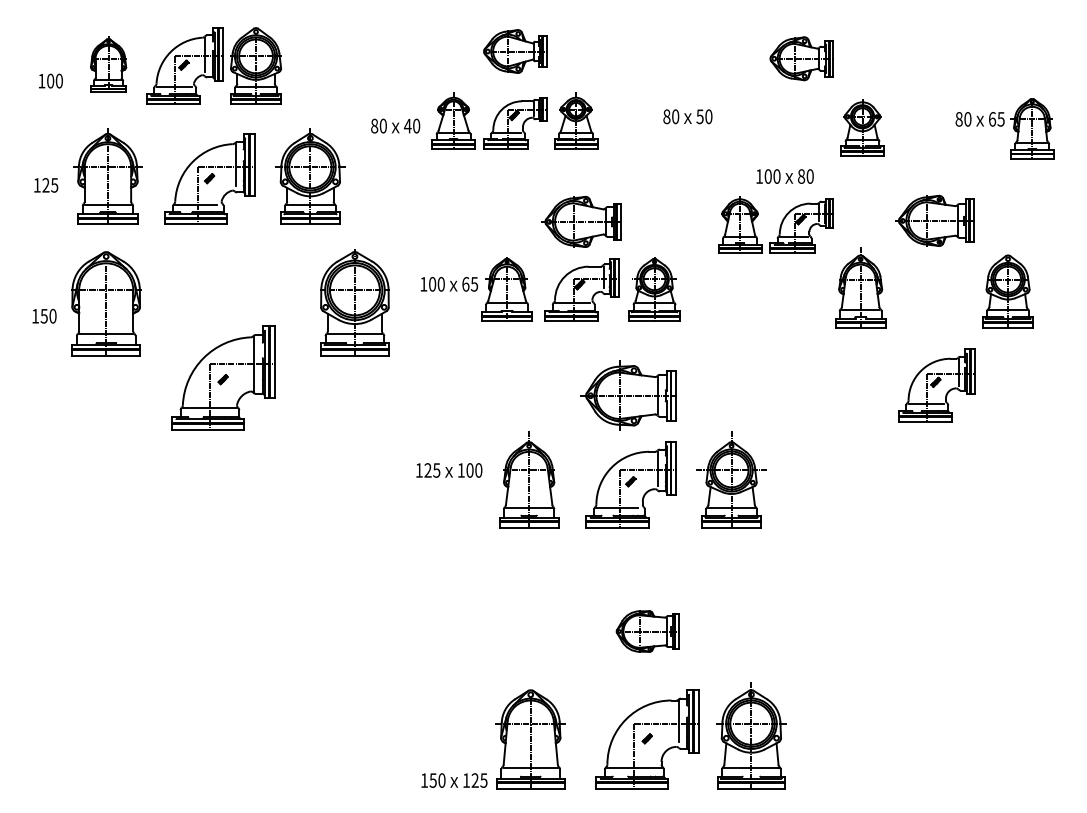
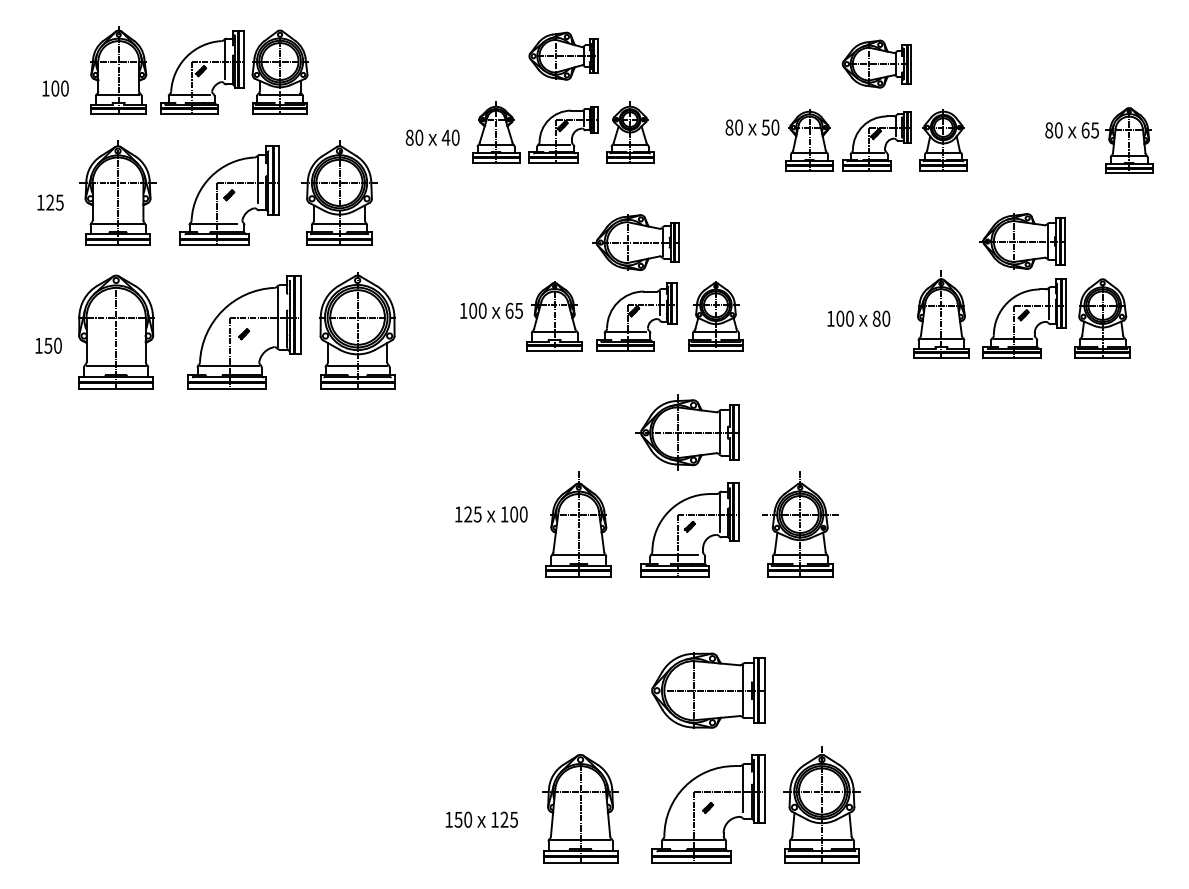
part: (108, 64) -> (118, 70), size x1.43
text: (784, 176) -> (858, 318), moved
part: (775, 224) -> (848, 139), moved
part: (354, 302) -> (357, 330), moved
part: (223, 377) -> (244, 331), moved
part: (936, 385) -> (1024, 318), moved
part: (647, 631) -> (708, 690), size x1.67
text: (454, 780) -> (481, 819), moved

